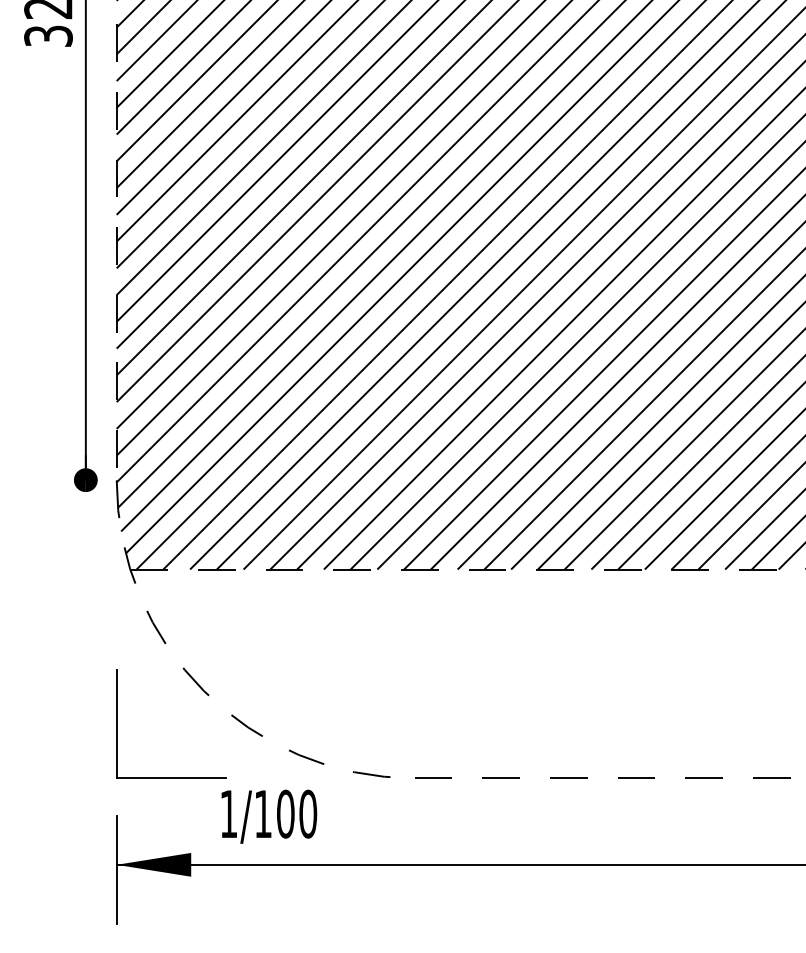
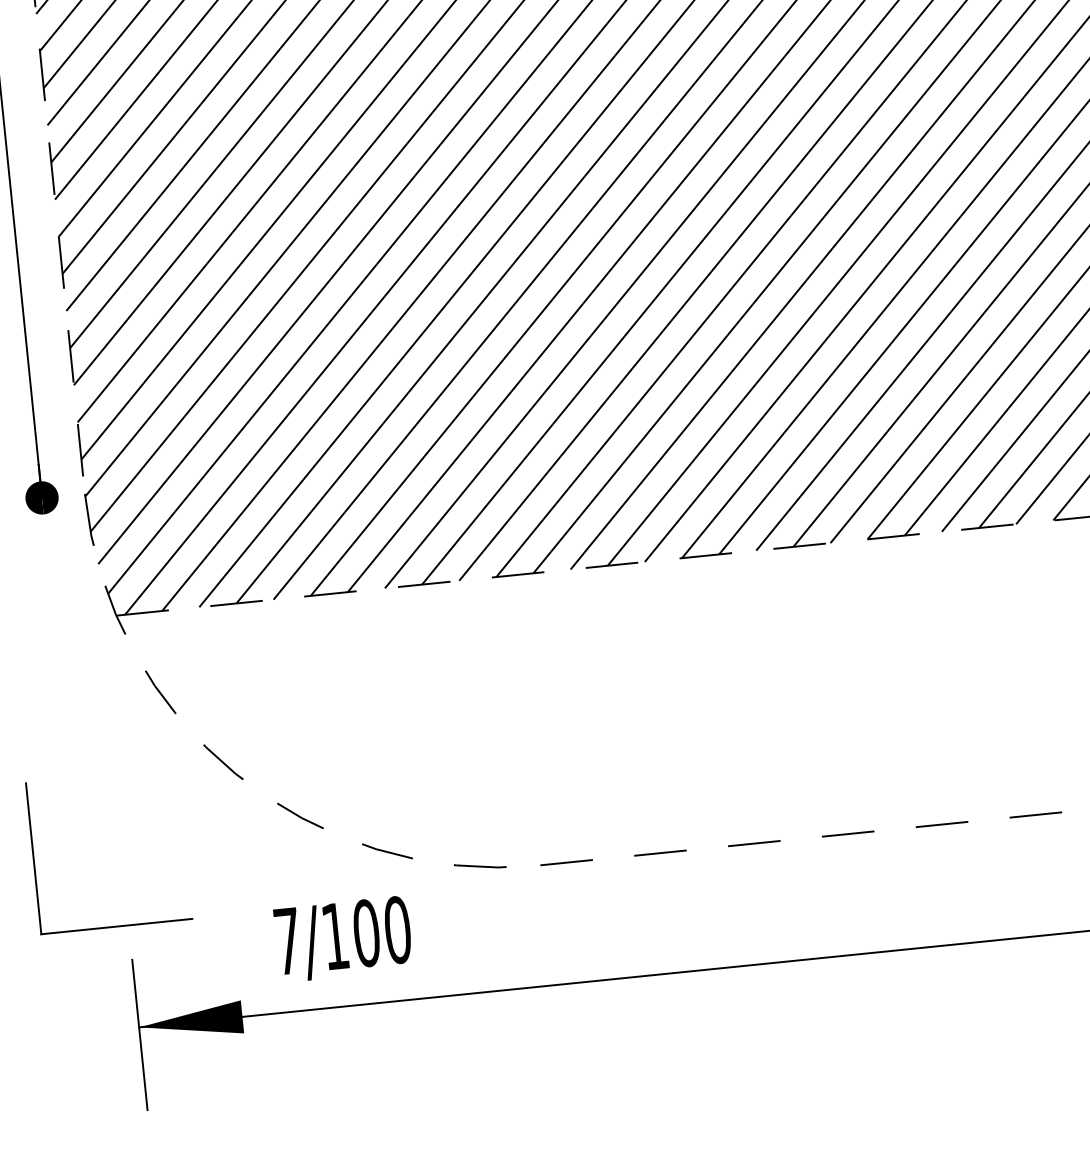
part: (117, 723) -> (34, 858), moved
text: (228, 813) -> (287, 940), 1/100 -> 7/100

